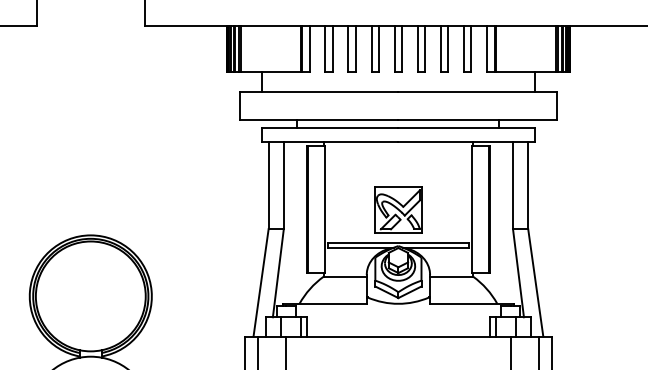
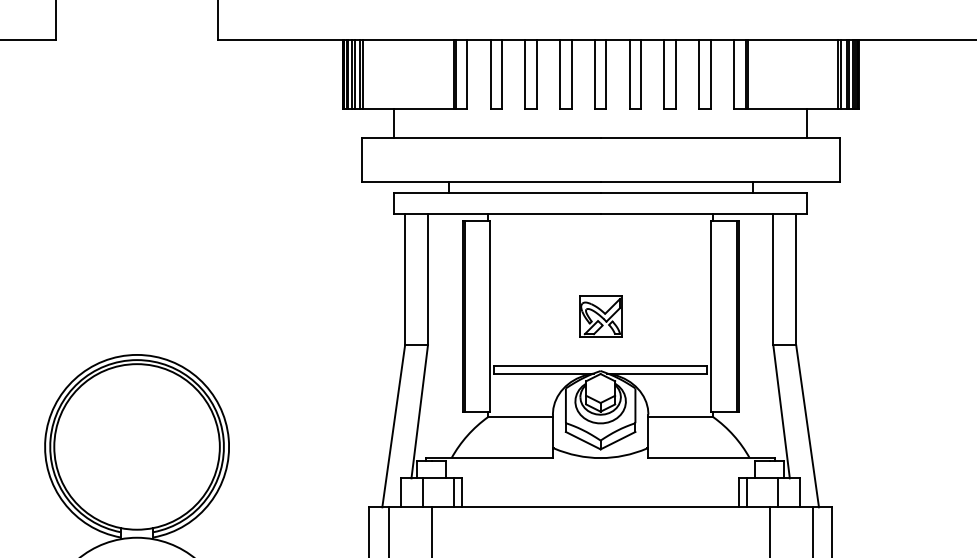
part: (398, 209) -> (600, 315), size x0.6

